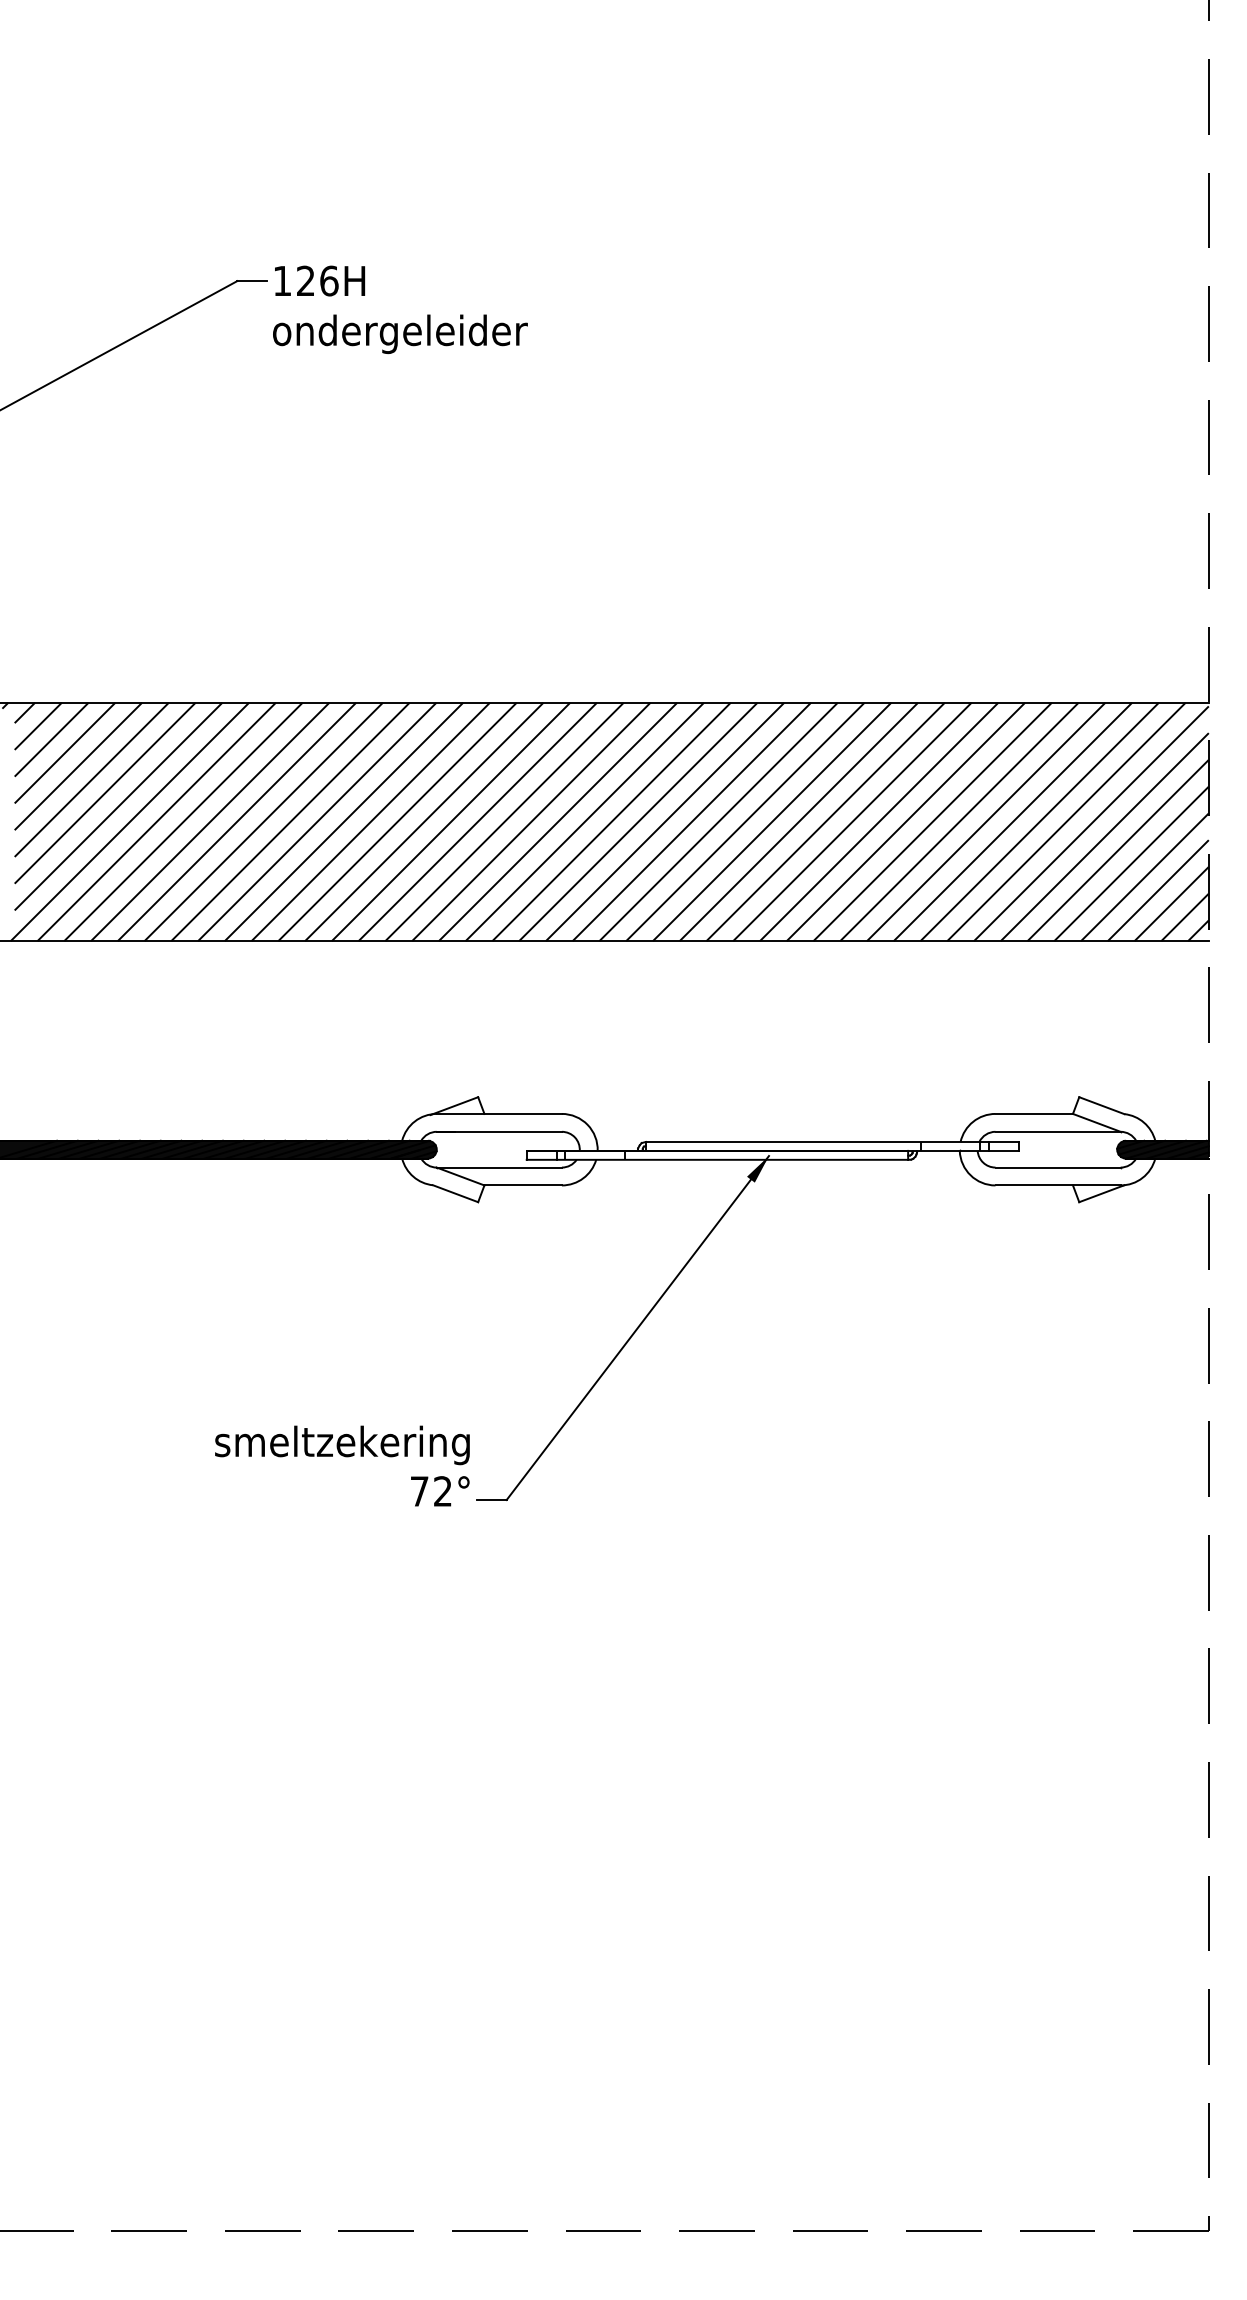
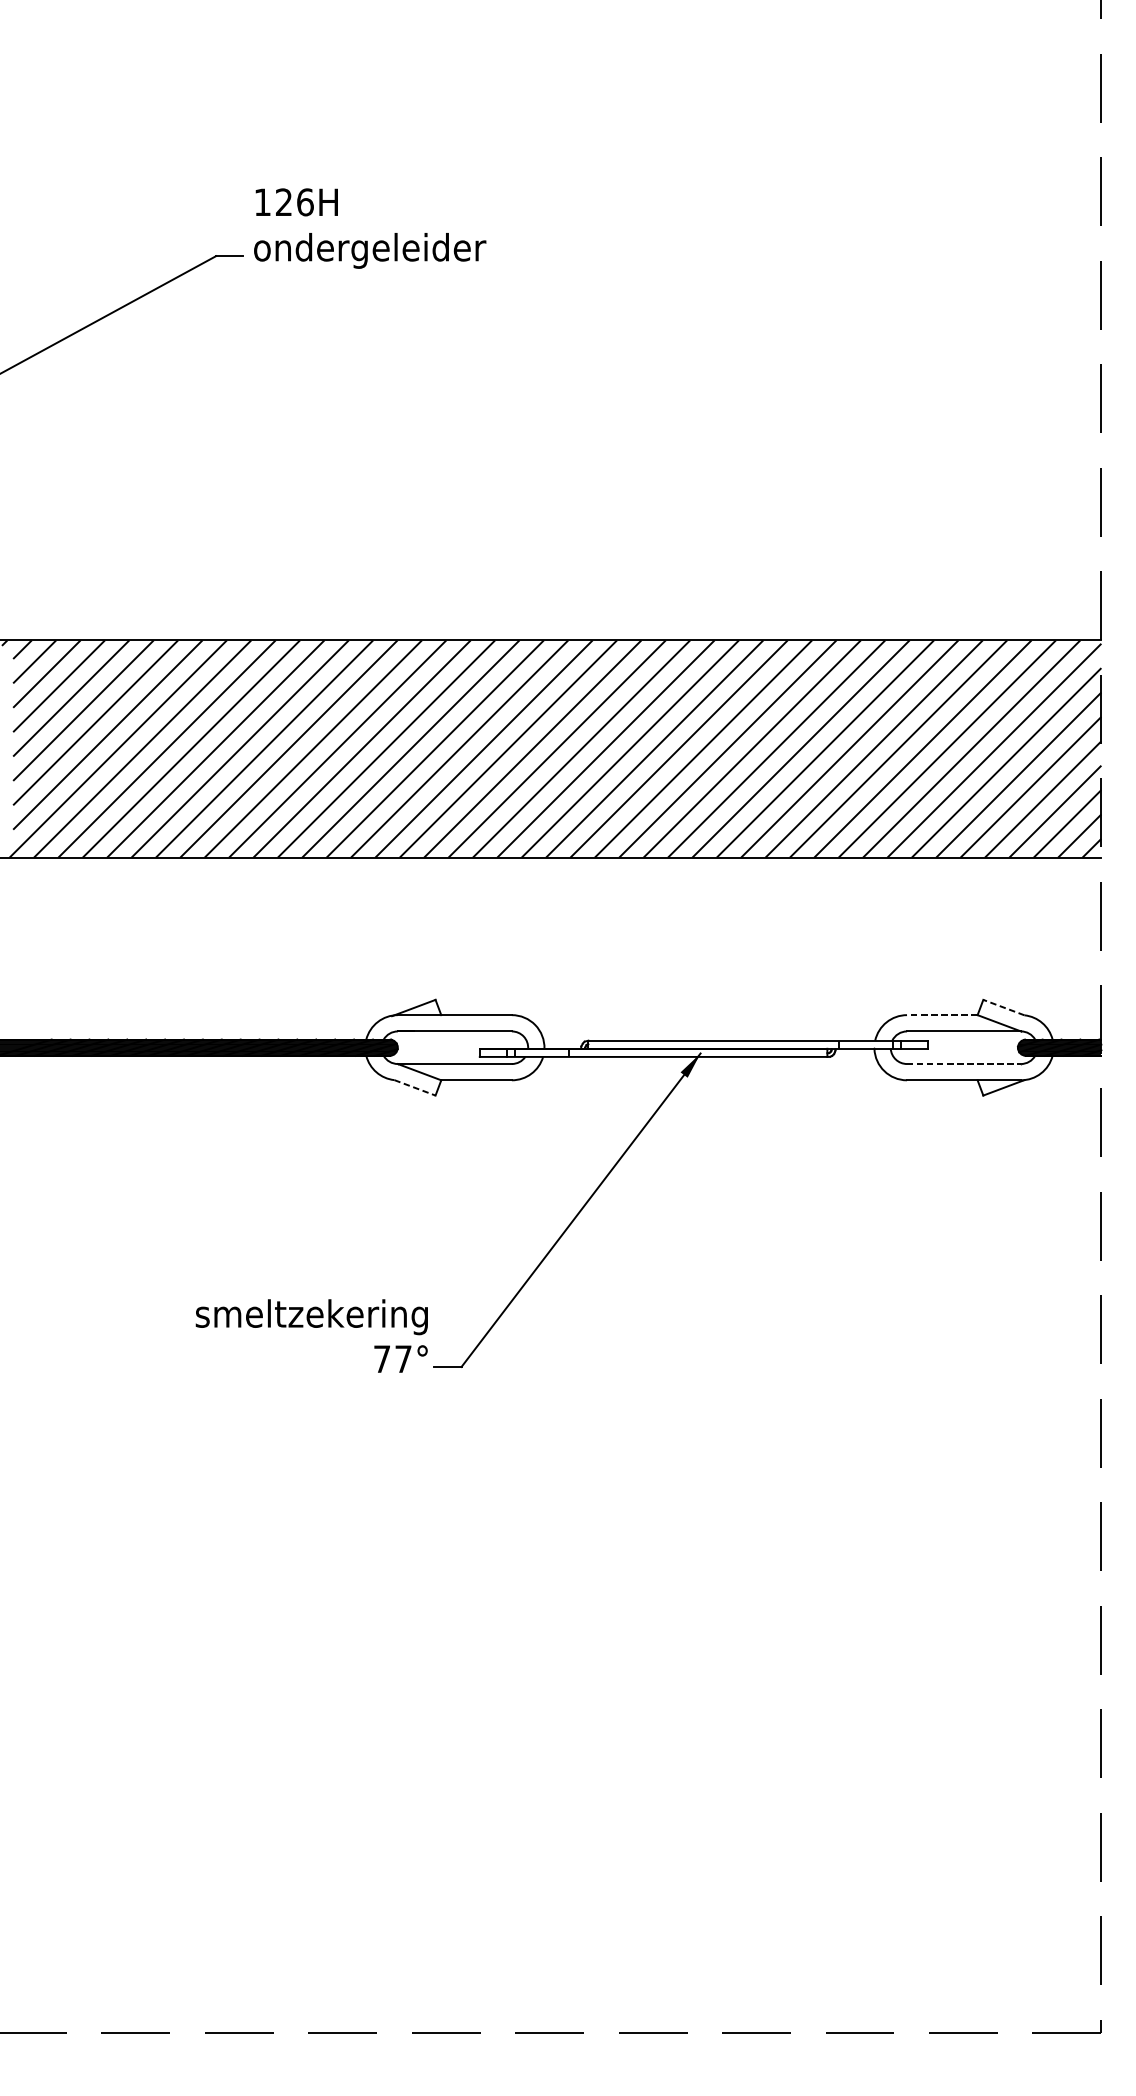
text: (400, 309) -> (370, 228), moved
line: (1101, 1105) -> (1003, 1007), solid -> dashed
line: (1034, 1113) -> (942, 1014), solid -> dashed
line: (1058, 1167) -> (964, 1063), solid -> dashed
line: (456, 1193) -> (415, 1087), solid -> dashed
text: (442, 1491) -> (403, 1359), 72° -> 77°

